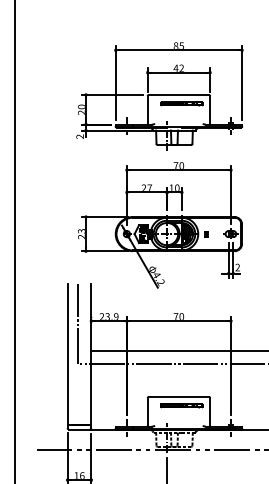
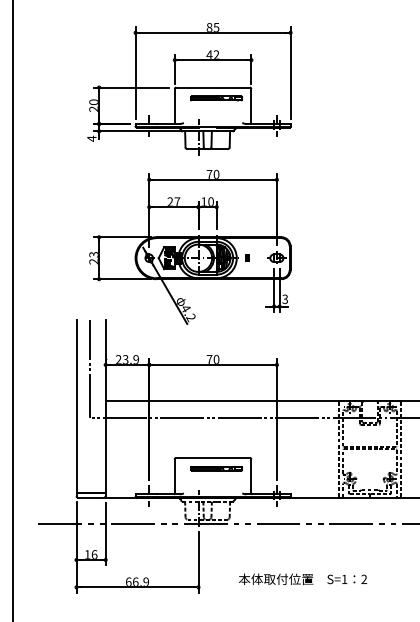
text: (79, 136) -> (91, 138), 2 -> 4
text: (237, 267) -> (285, 299), 2 -> 3

